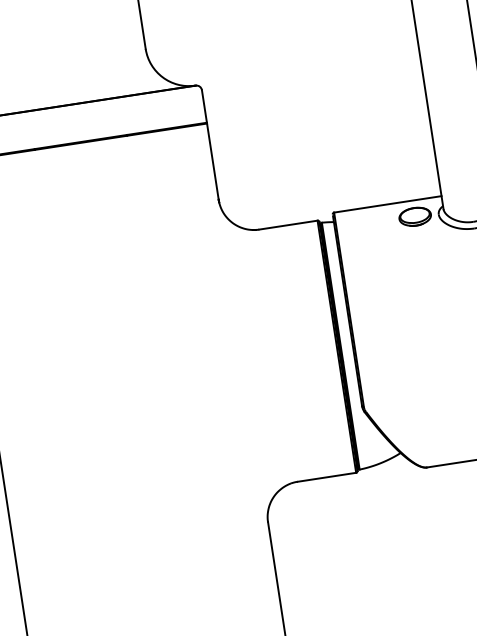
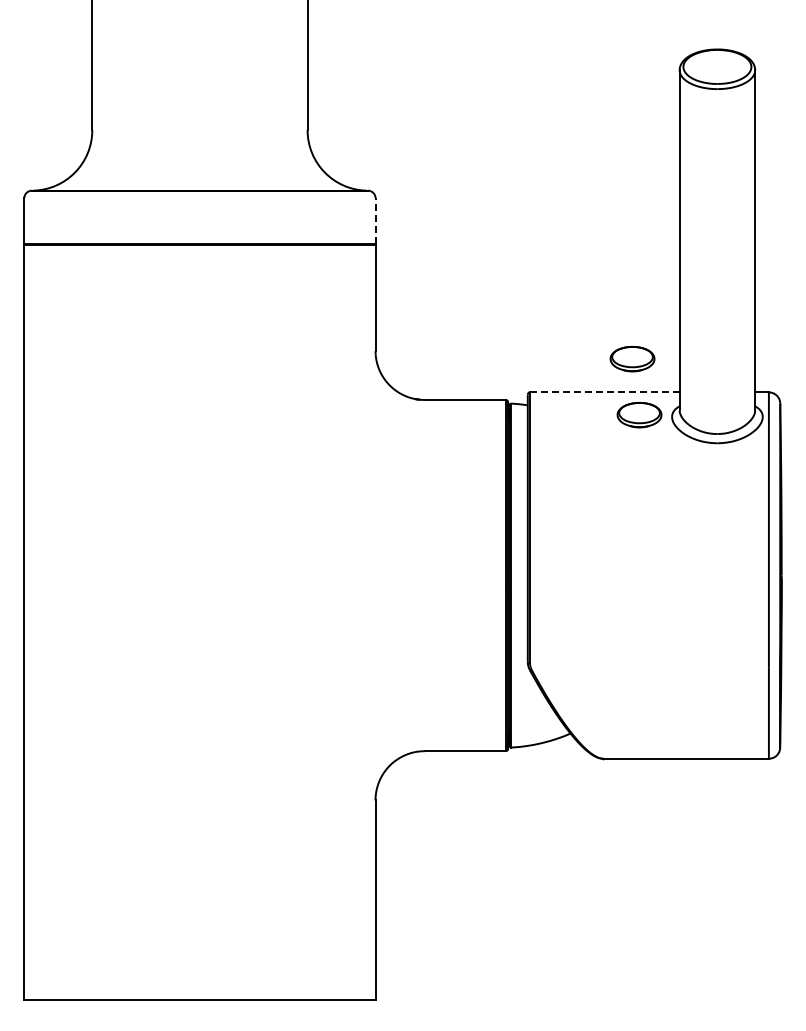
line: (204, 106) -> (375, 220), solid -> dashed
part: (404, 177) -> (632, 359), added
line: (387, 204) -> (604, 392), solid -> dashed

